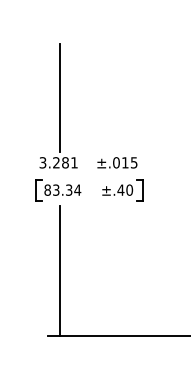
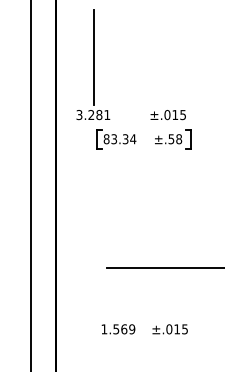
part: (58, 105) -> (93, 64), moved
text: (125, 190) -> (175, 139), ±.40 -> ±.58
line: (59, 270) -> (117, 210), removed

